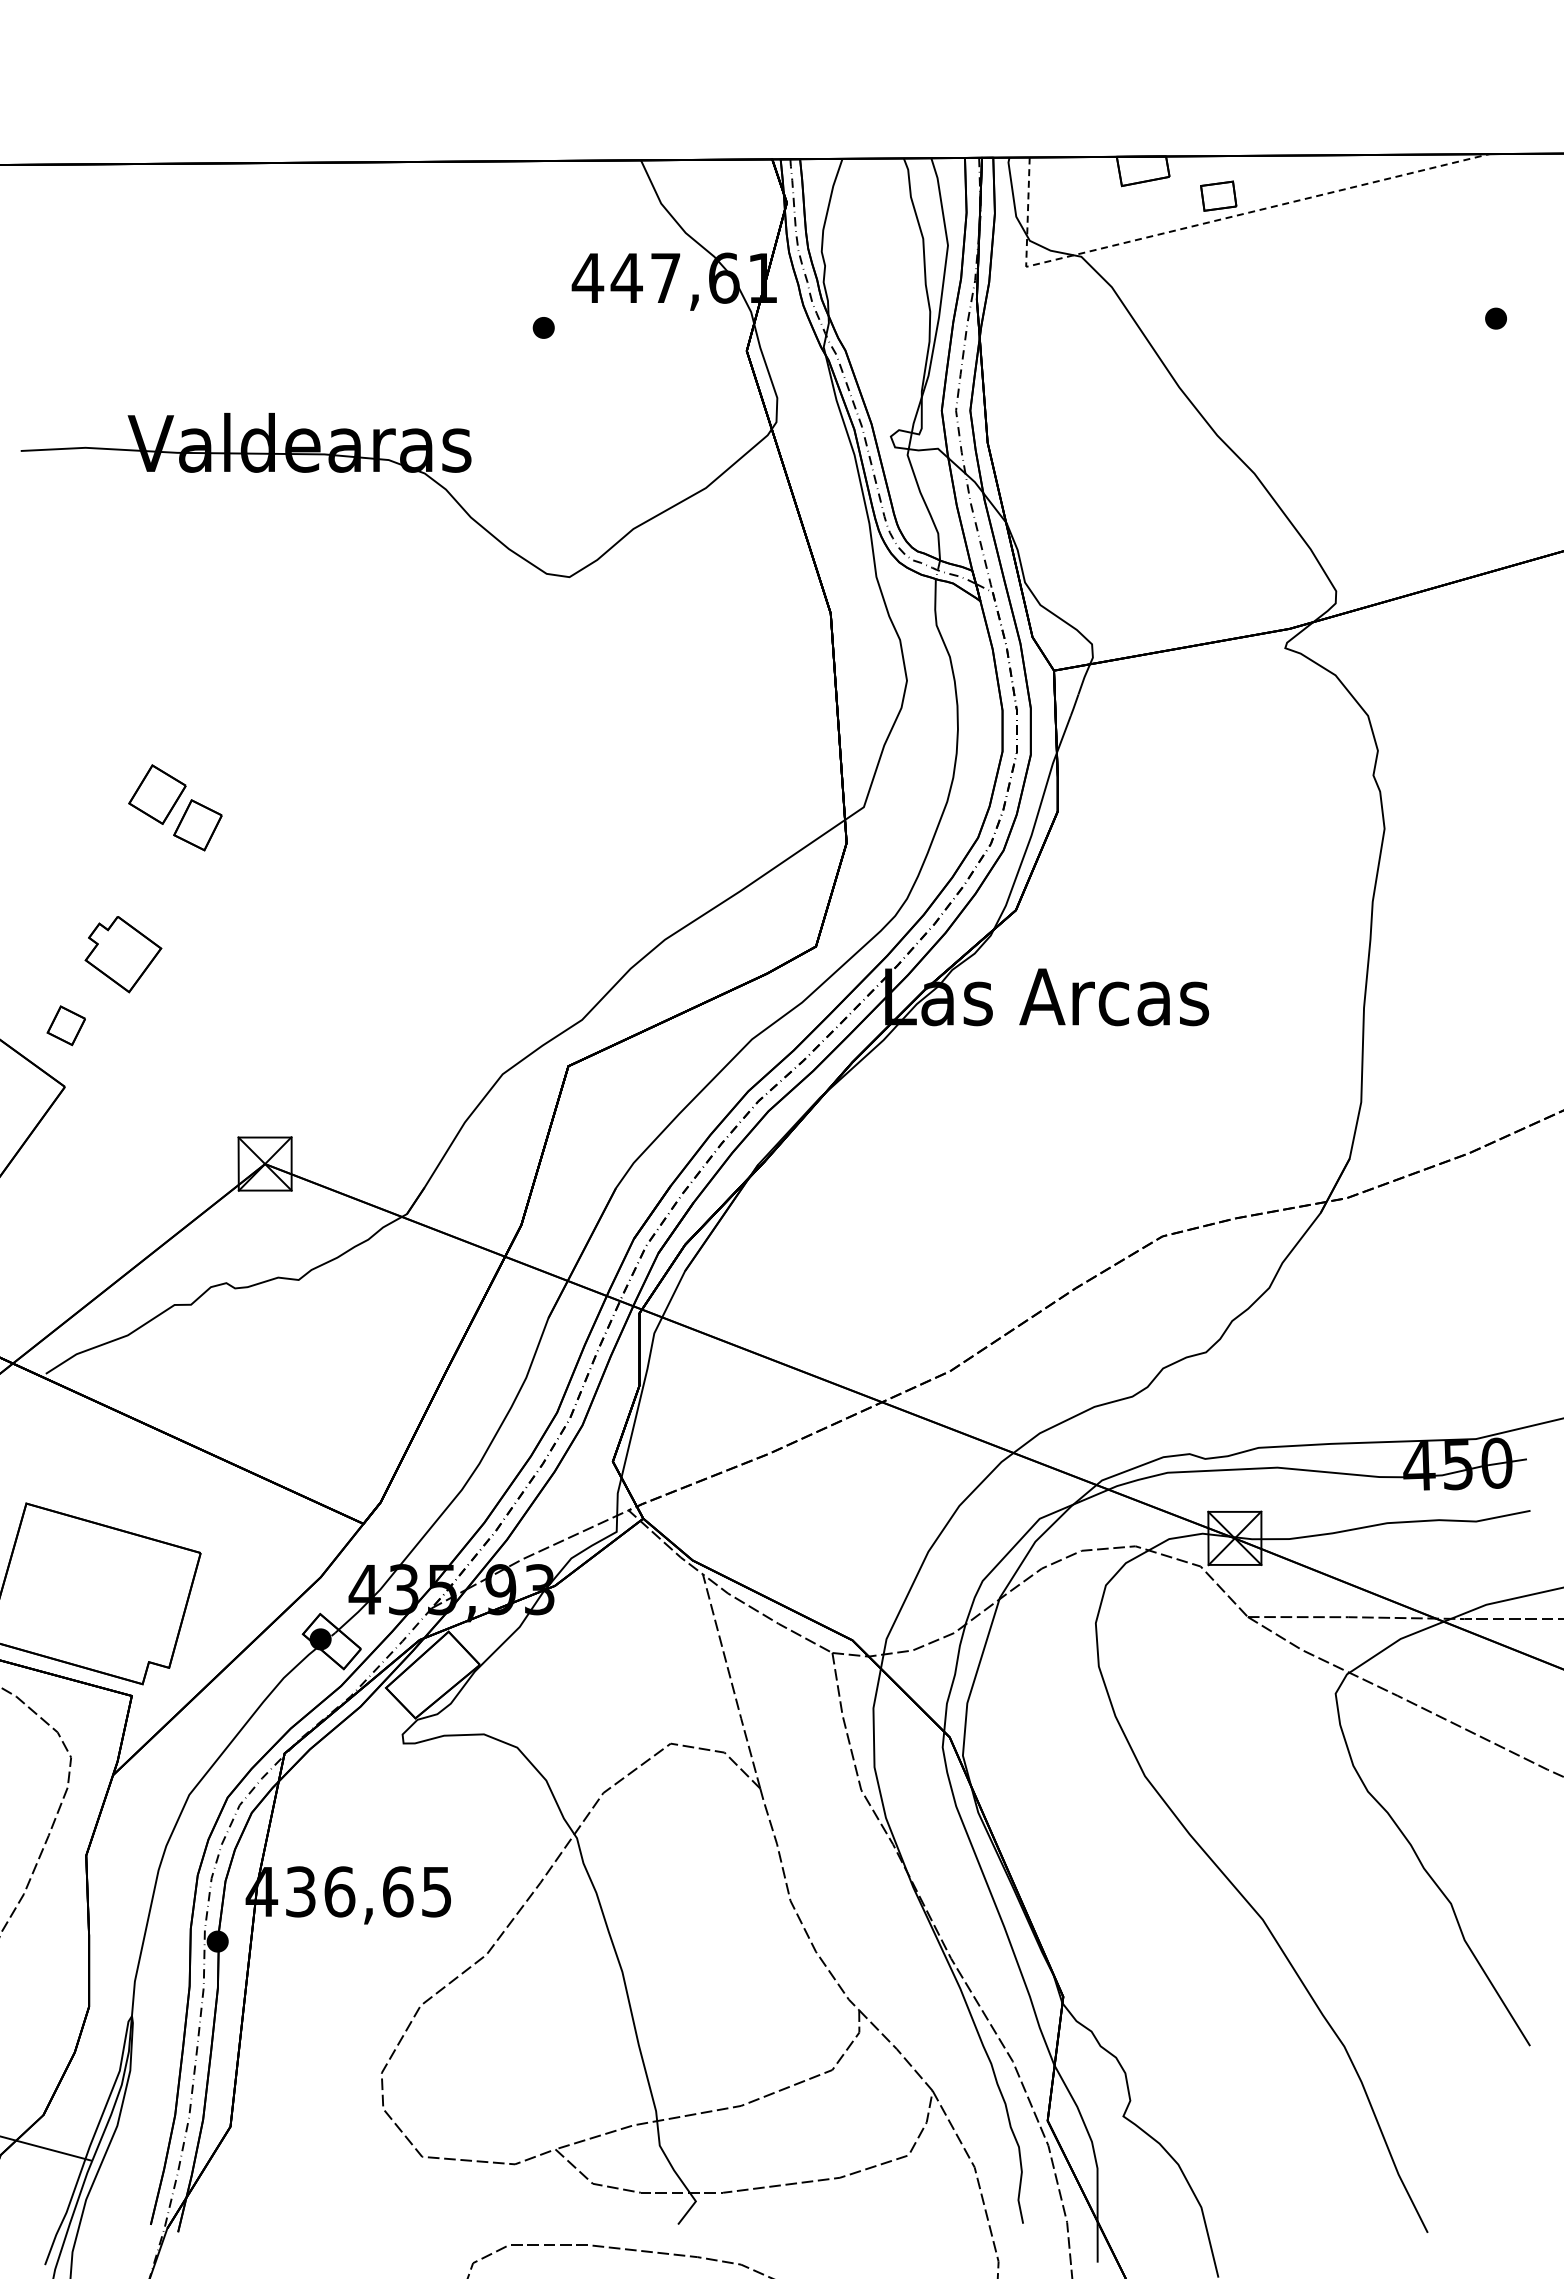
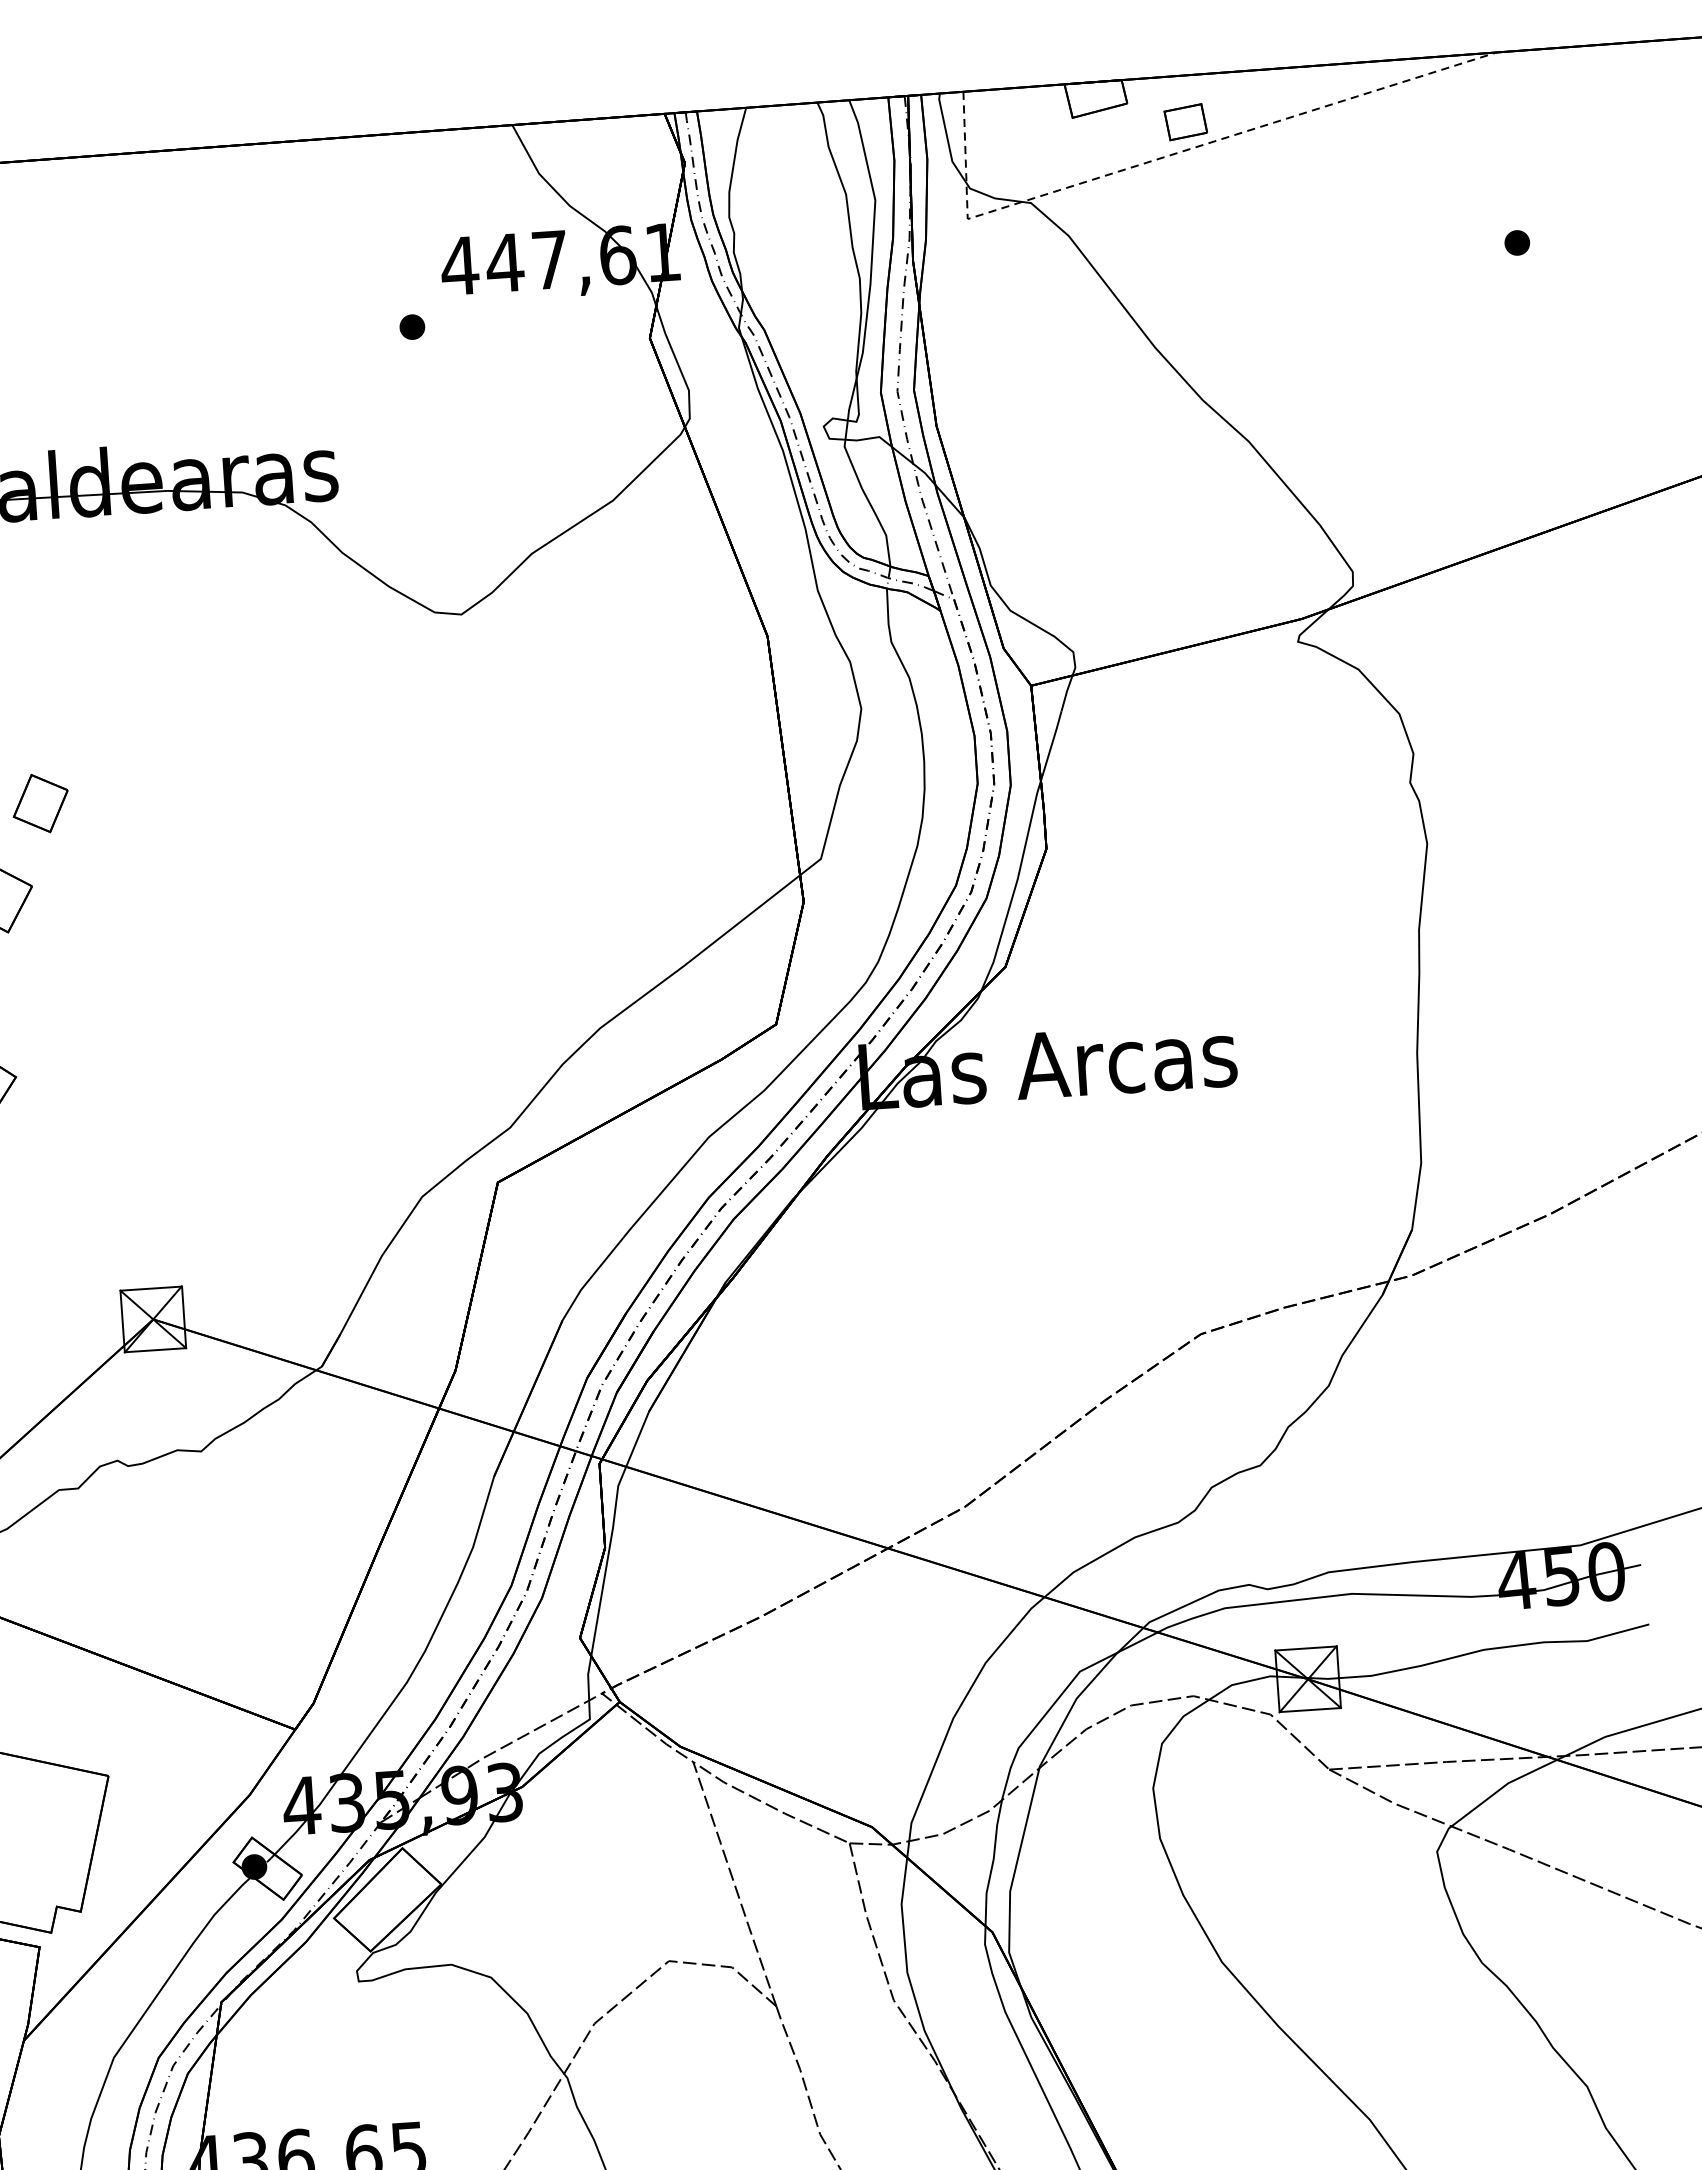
part: (197, 825) -> (40, 803), moved

